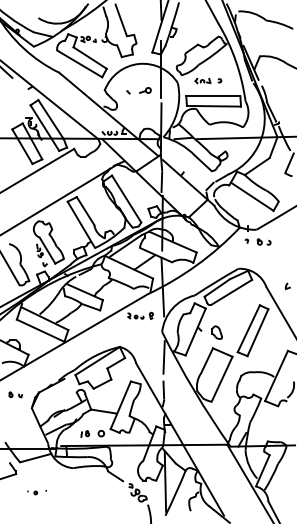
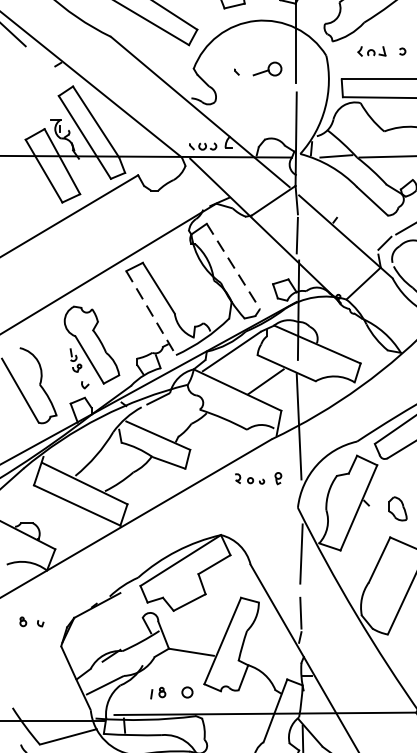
part: (145, 90) -> (267, 69), size x1.4
line: (126, 199) -> (233, 267), solid -> dashed
line: (81, 224) -> (151, 312), solid -> dashed

